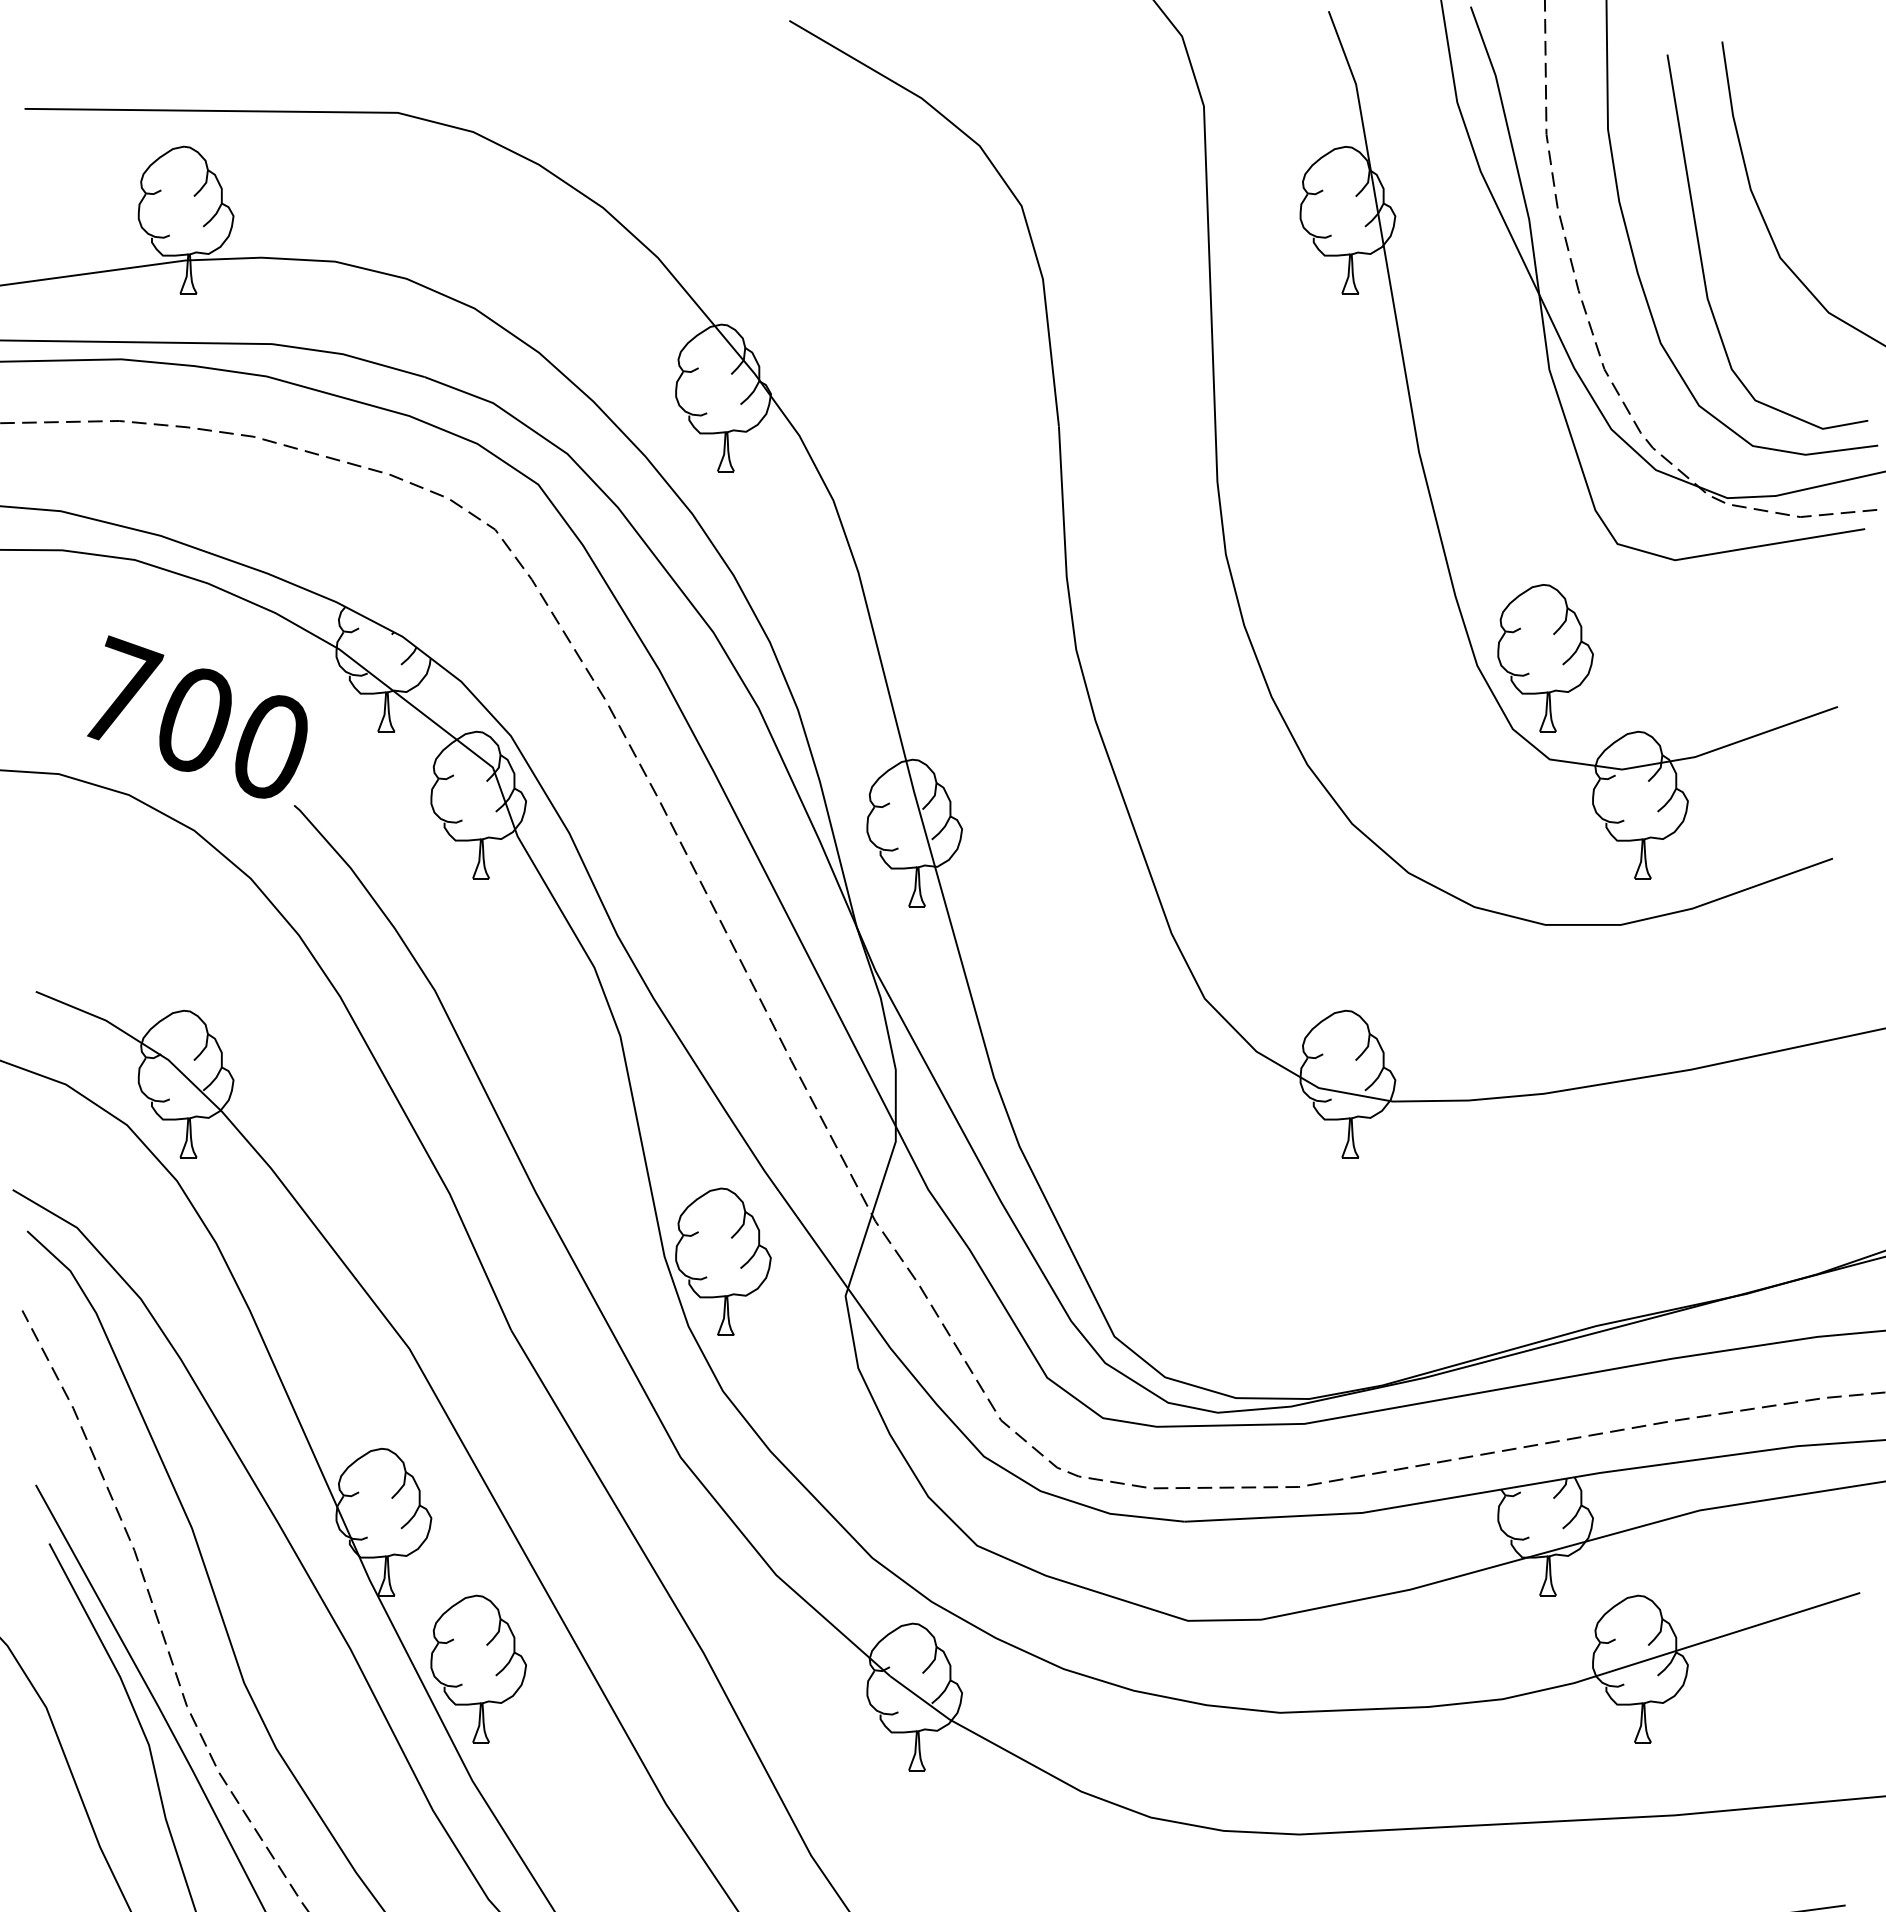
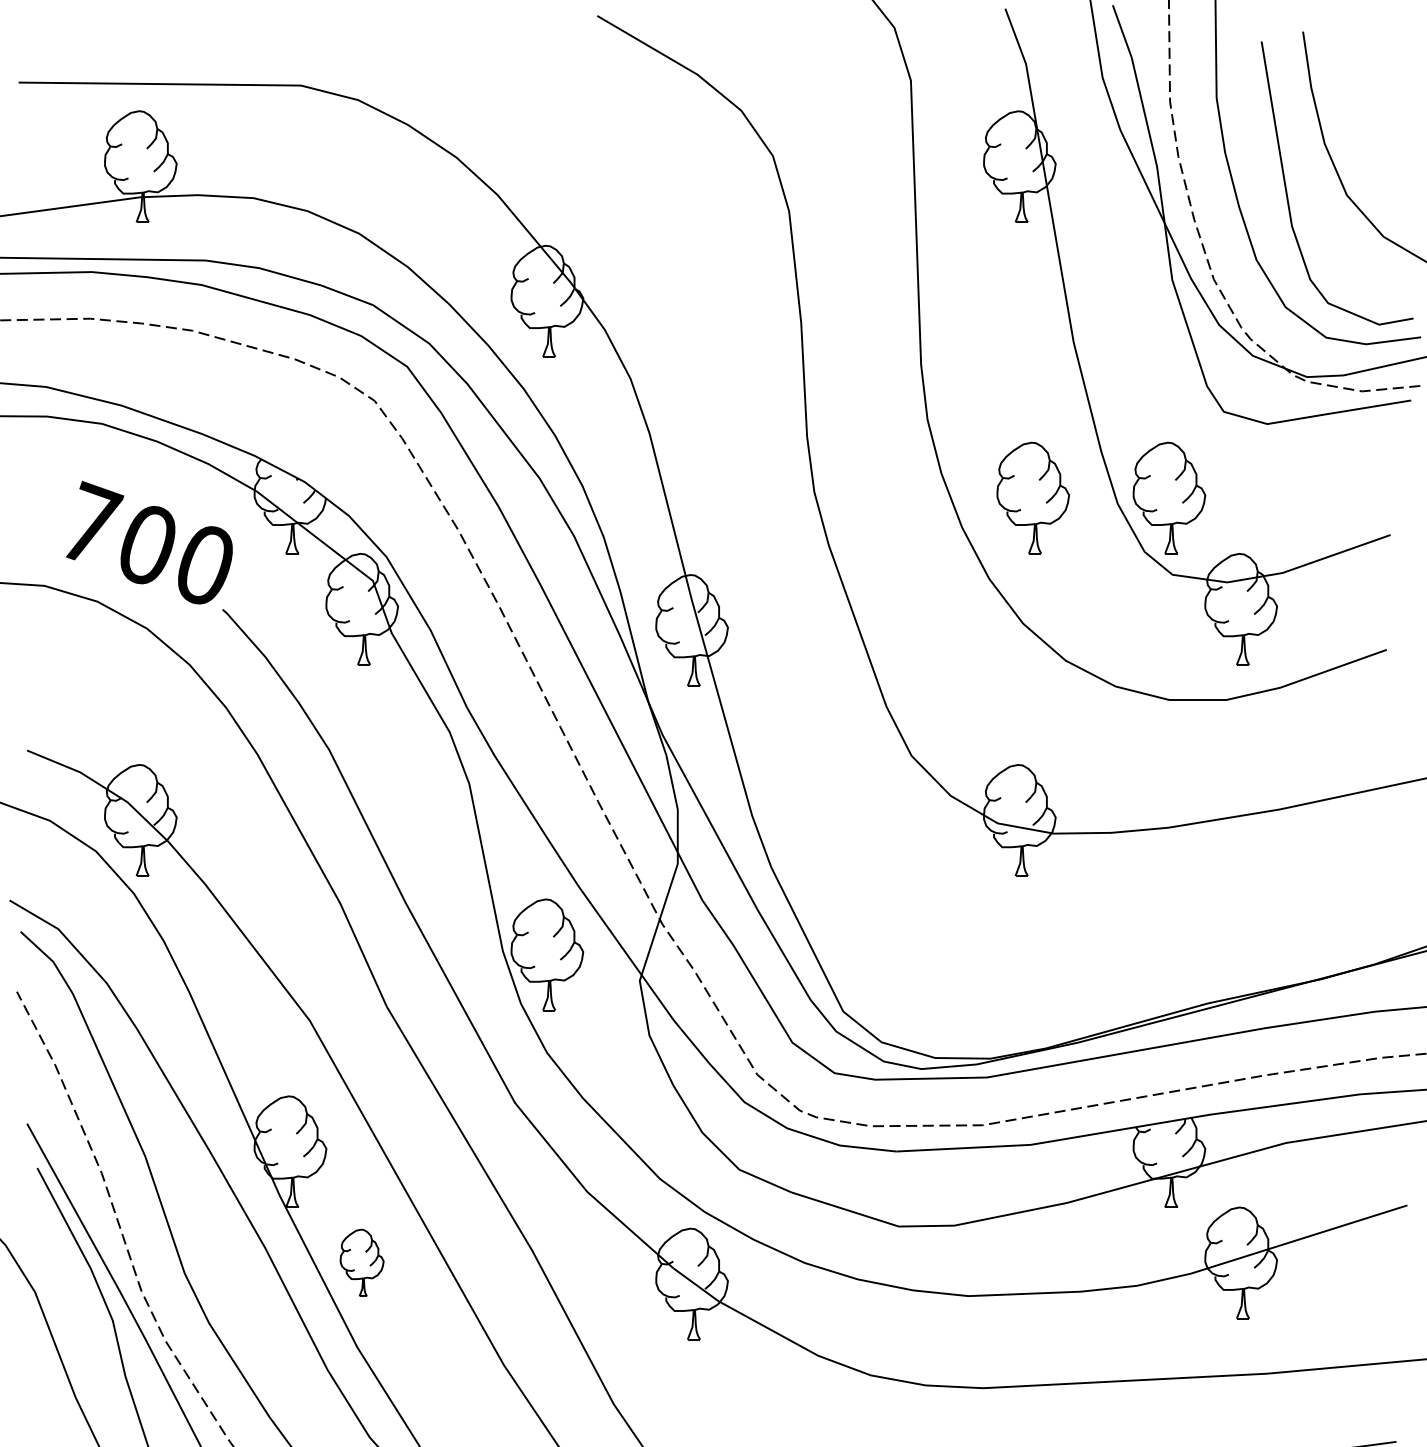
part: (1365, 658) -> (1033, 498), added
part: (478, 1668) -> (362, 1262), size x0.6

